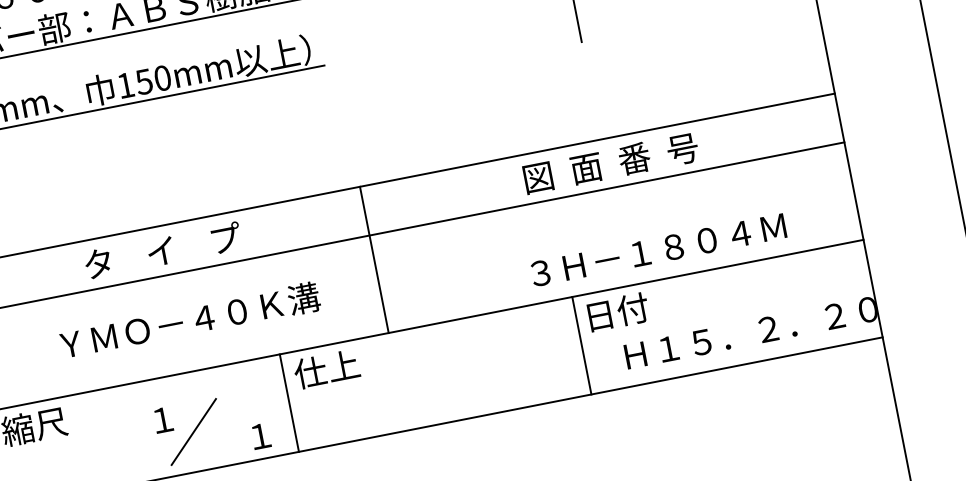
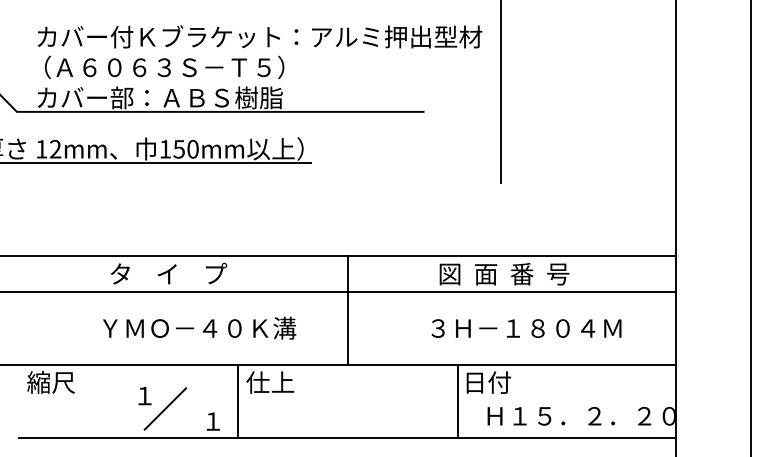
text: (658, 250) -> (526, 328), moved
line: (374, 259) -> (348, 310), moved
text: (189, 319) -> (199, 327), moved

